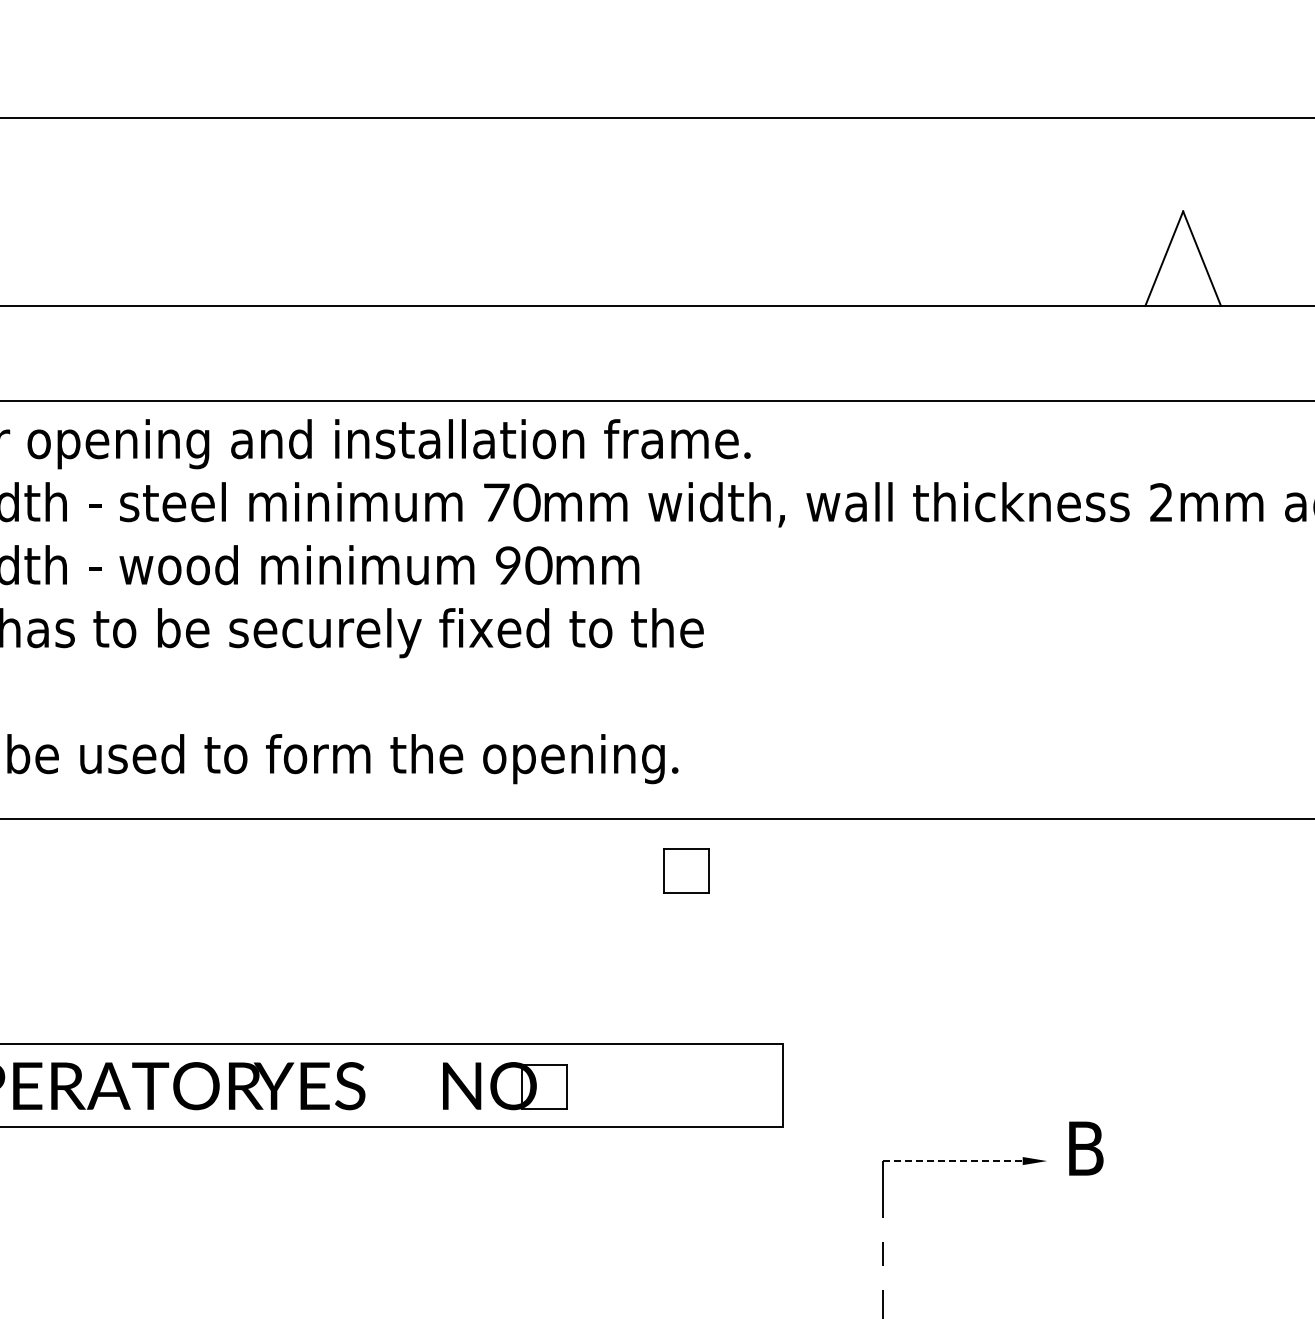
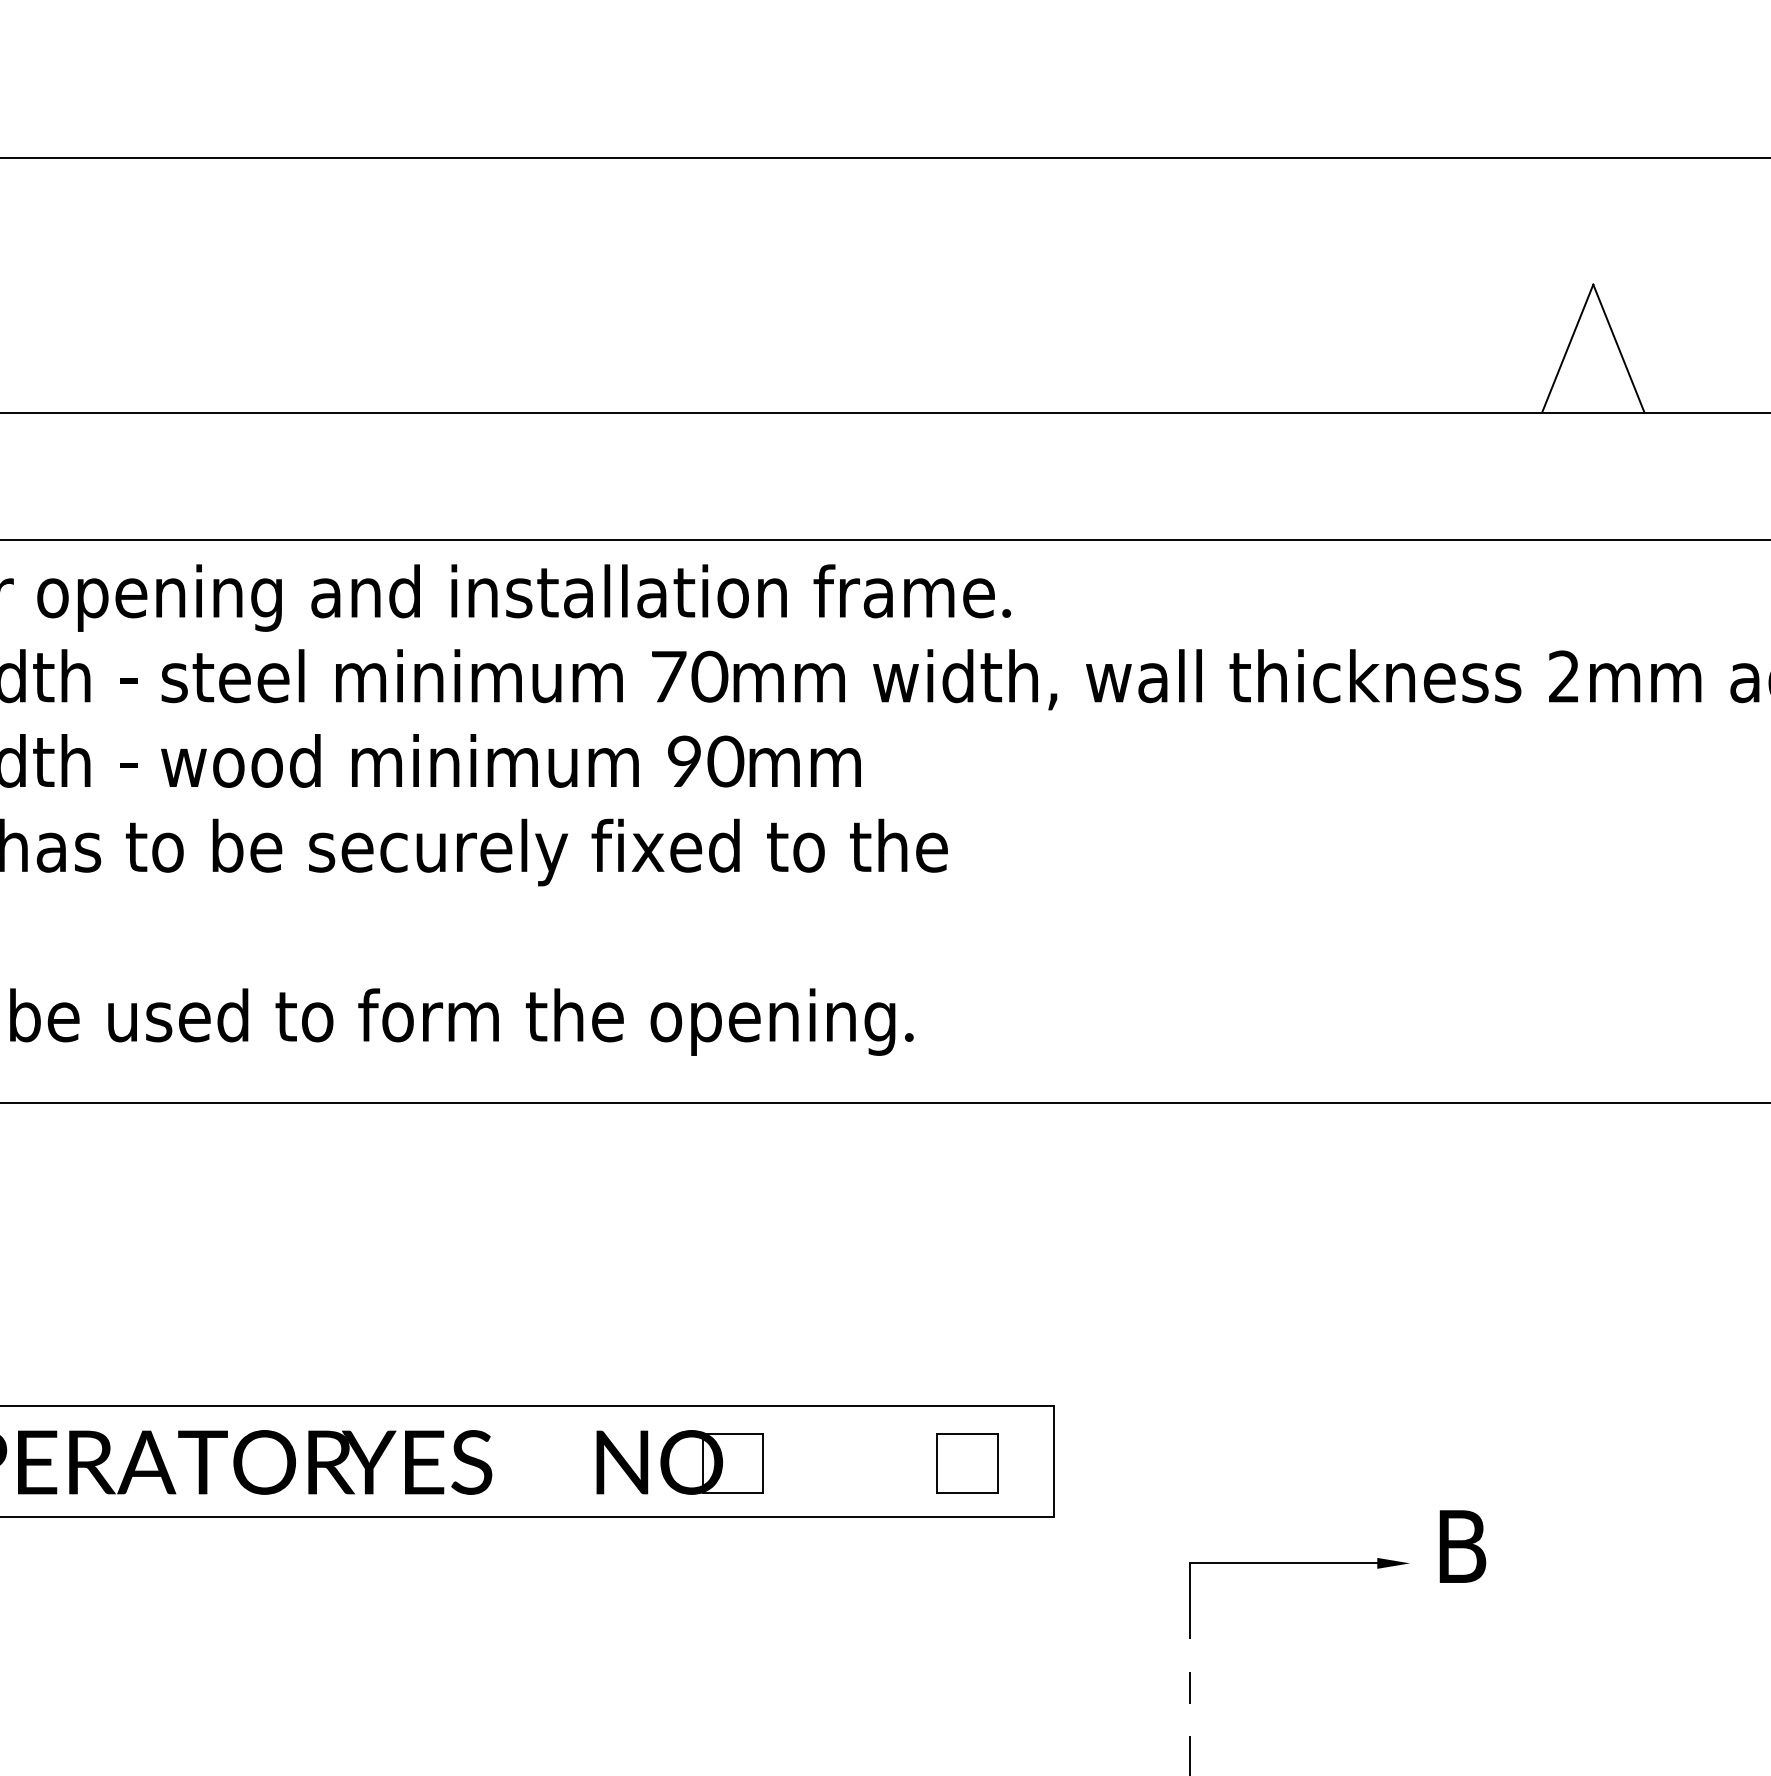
part: (686, 870) -> (967, 1462), moved
line: (959, 1161) -> (1292, 1563), dashed -> solid

